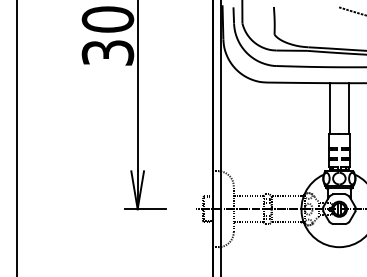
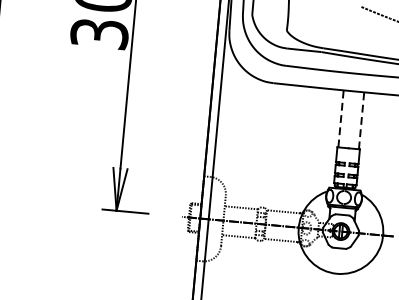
line: (330, 108) -> (341, 118), solid -> dashed
line: (348, 108) -> (361, 120), solid -> dashed

